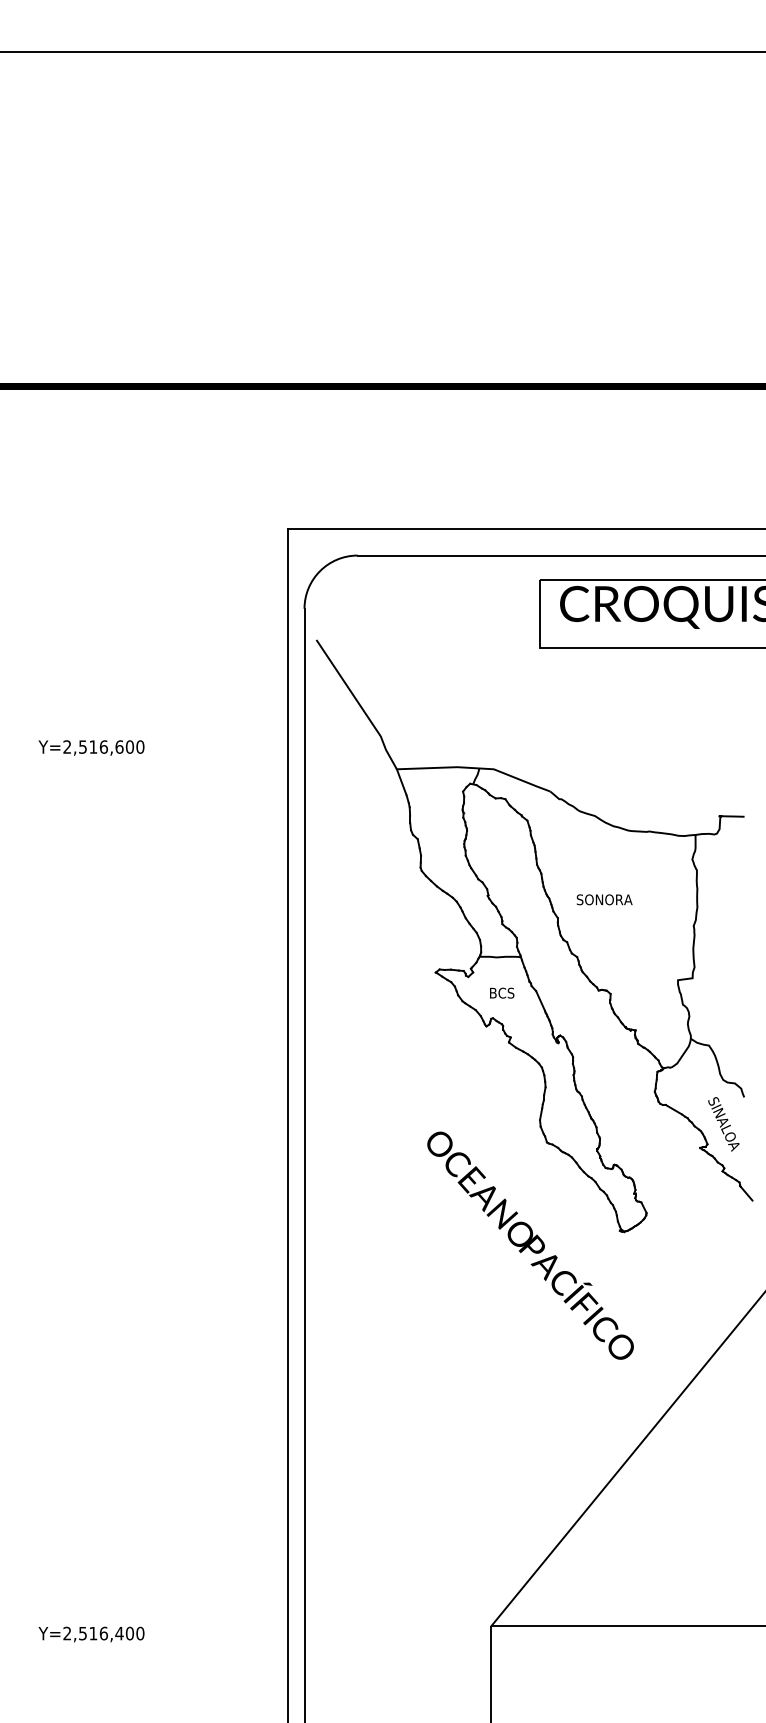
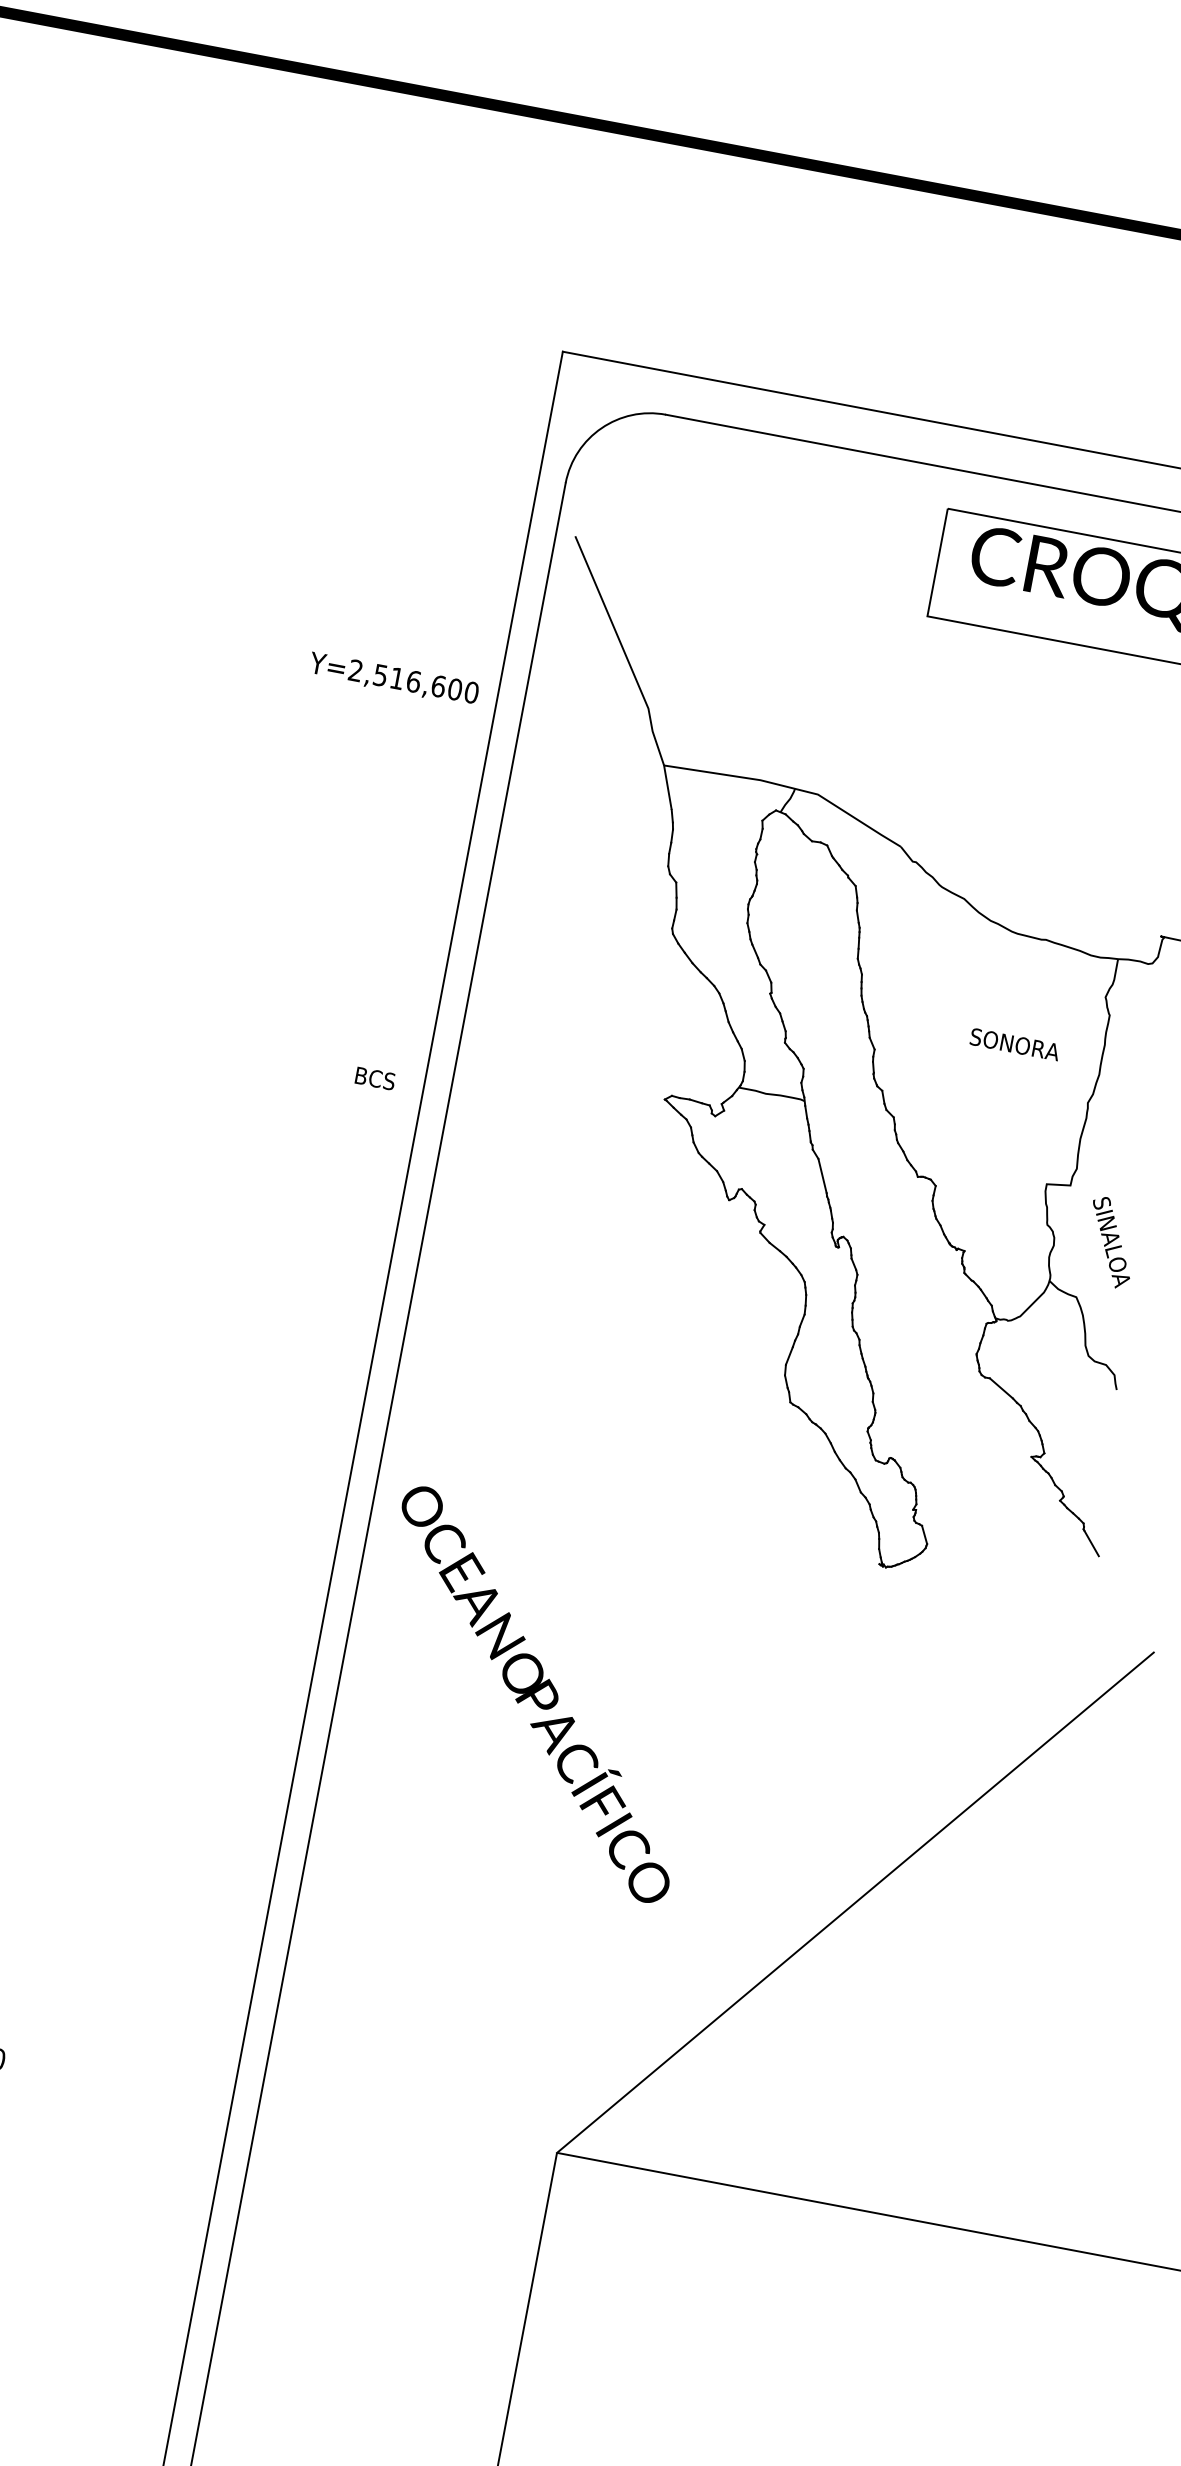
text: (91, 747) -> (394, 678), moved
text: (604, 899) -> (1014, 1044), moved
text: (502, 992) -> (376, 1077), moved
text: (723, 1124) -> (1110, 1242), moved
text: (530, 1245) -> (535, 1694), moved

